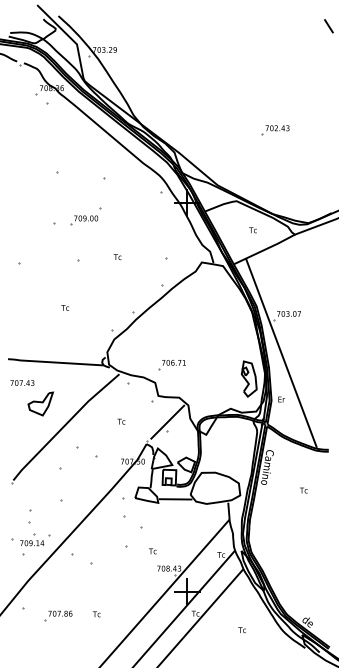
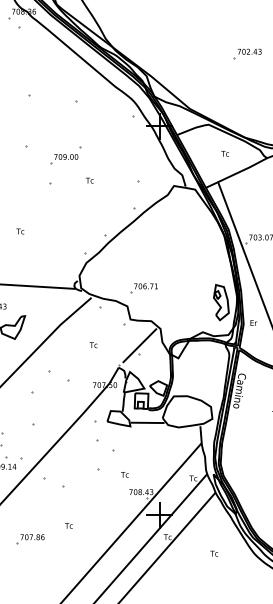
part: (85, 216) -> (65, 155), moved
text: (64, 307) -> (19, 231), moved
text: (96, 614) -> (68, 526), moved

